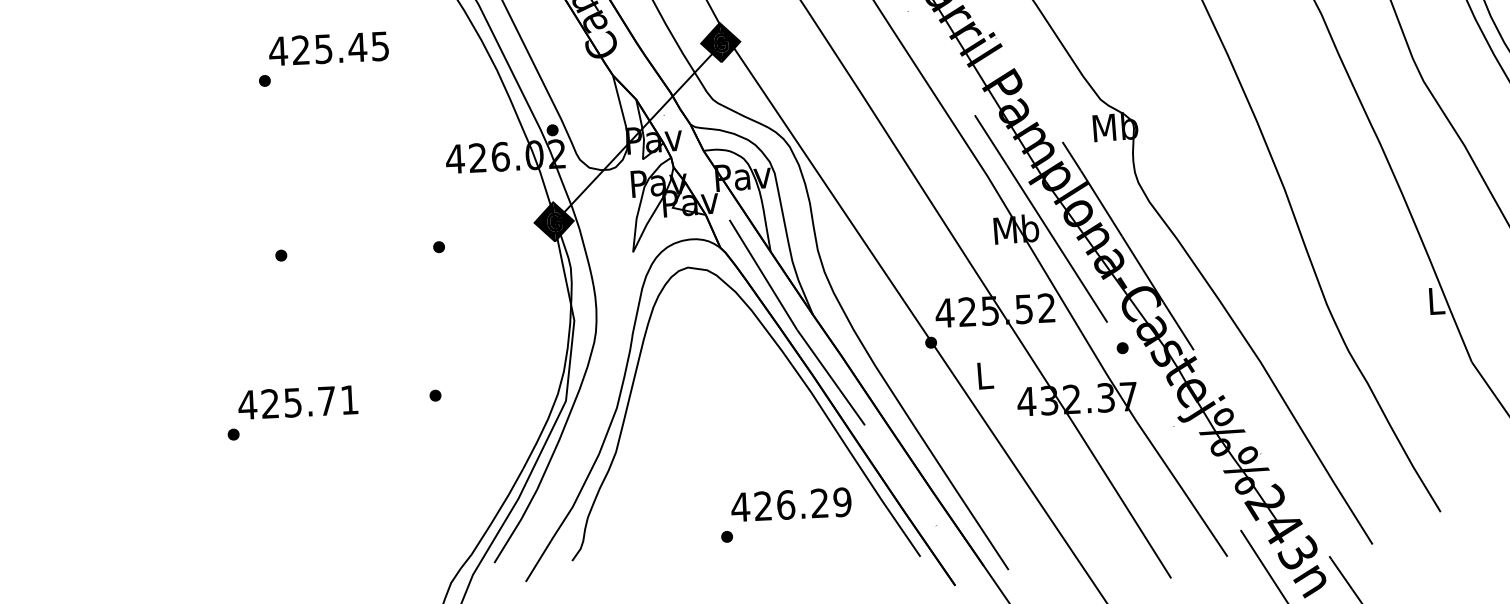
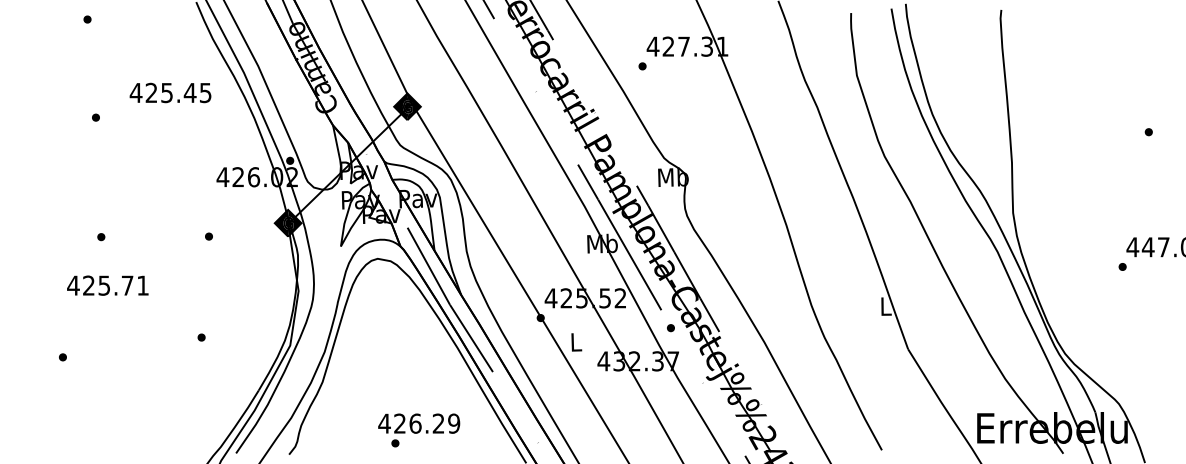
text: (328, 48) -> (170, 92), moved
text: (297, 402) -> (107, 285), moved
text: (791, 504) -> (419, 423), moved

